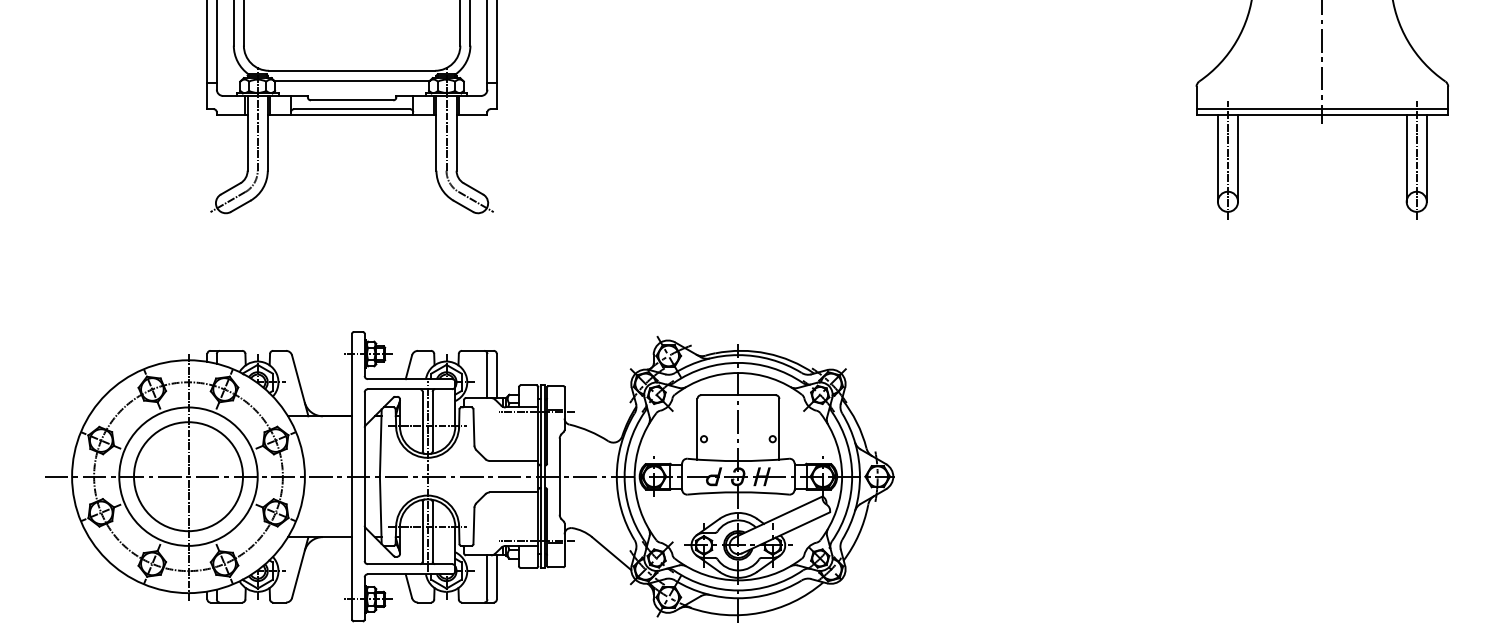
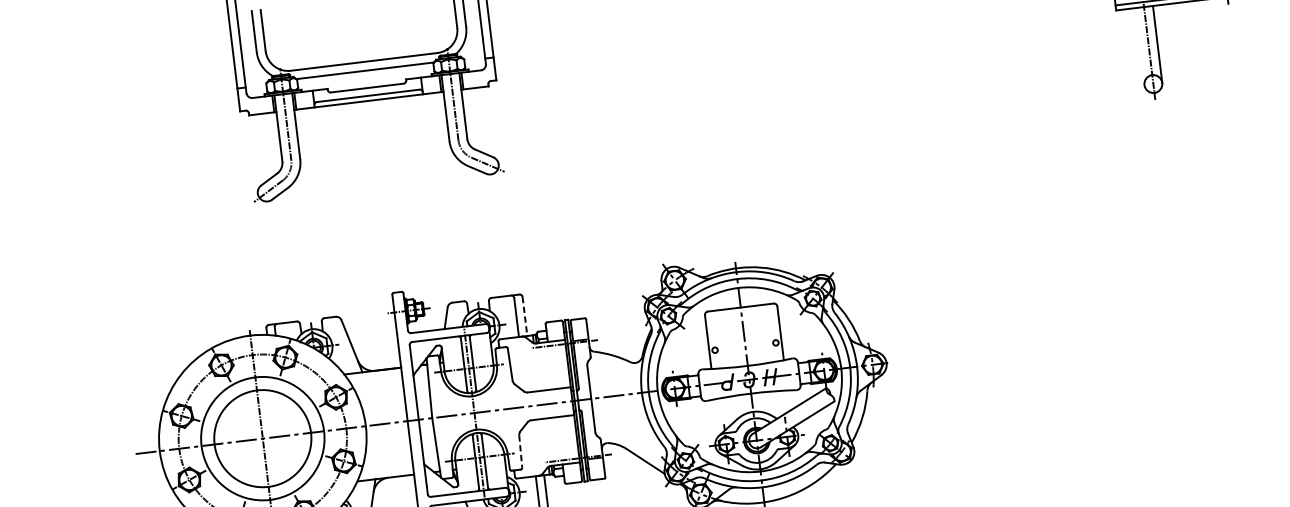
line: (1217, 157) -> (1139, 45), removed
line: (496, 376) -> (524, 316), solid -> dashed
line: (473, 526) -> (520, 452), solid -> dashed

